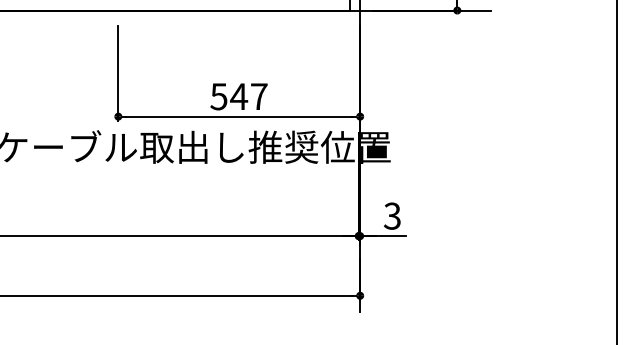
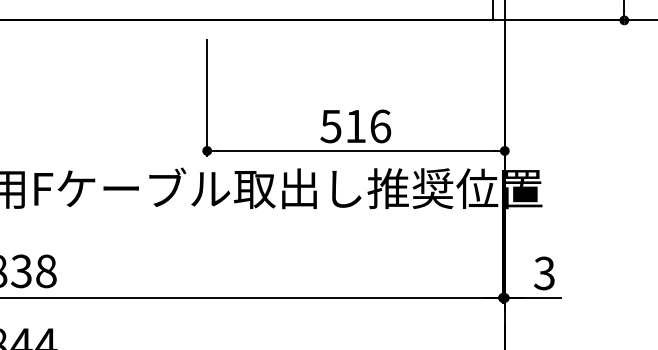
text: (248, 96) -> (367, 126), 547 -> 516

